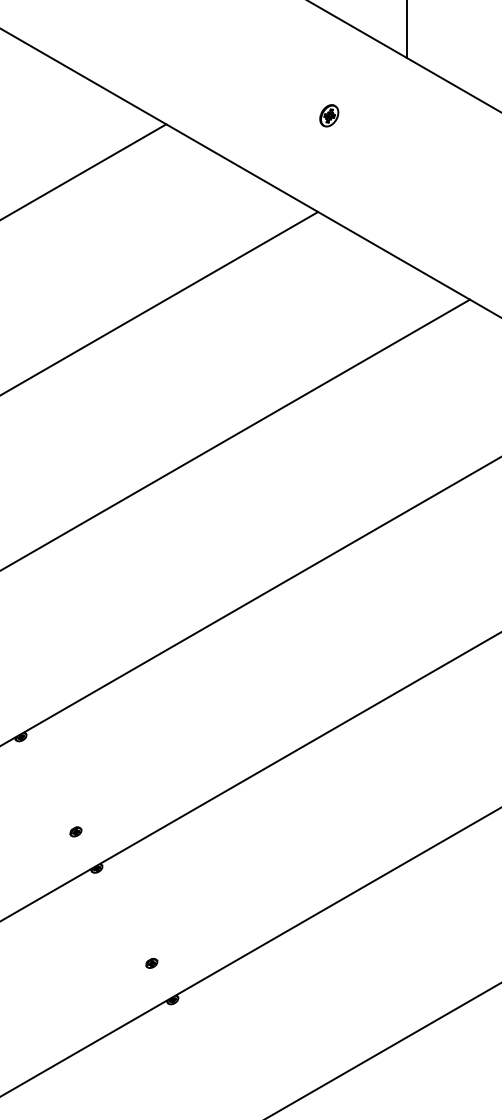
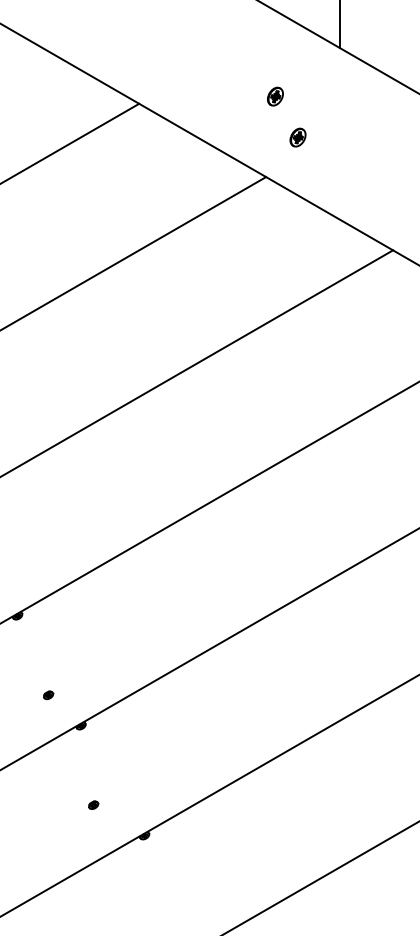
part: (356, 164) -> (298, 137), added
part: (75, 831) -> (48, 694), moved
part: (151, 963) -> (93, 805), moved

